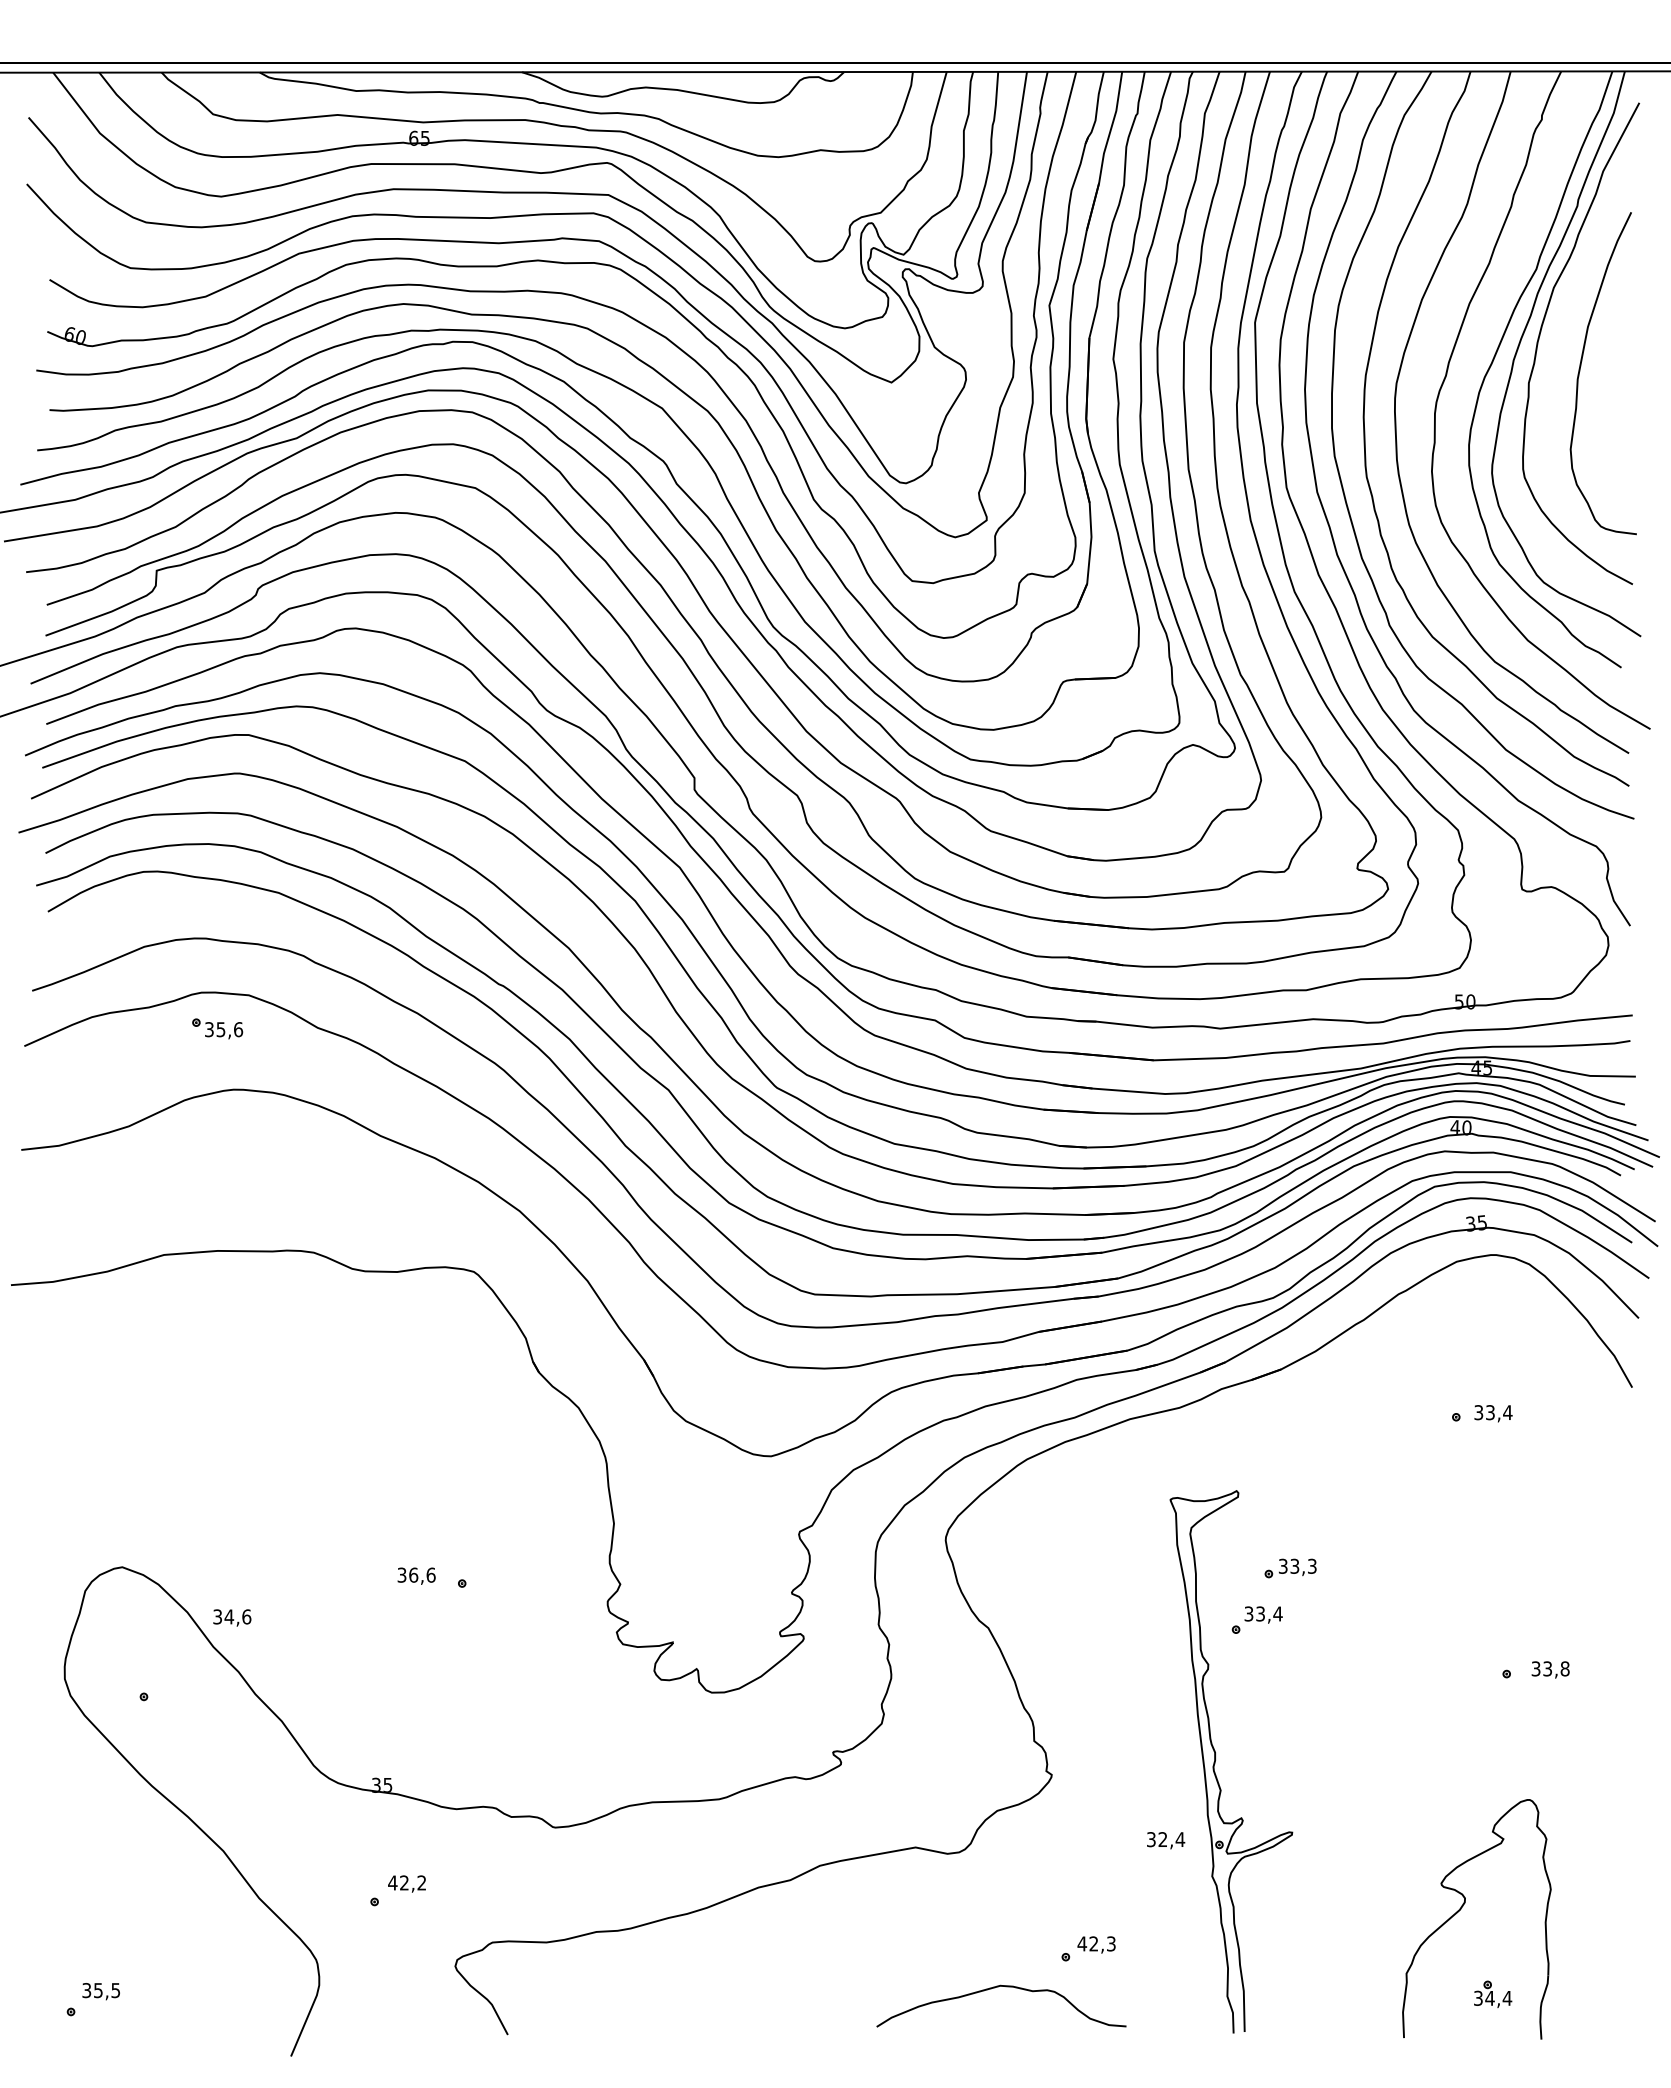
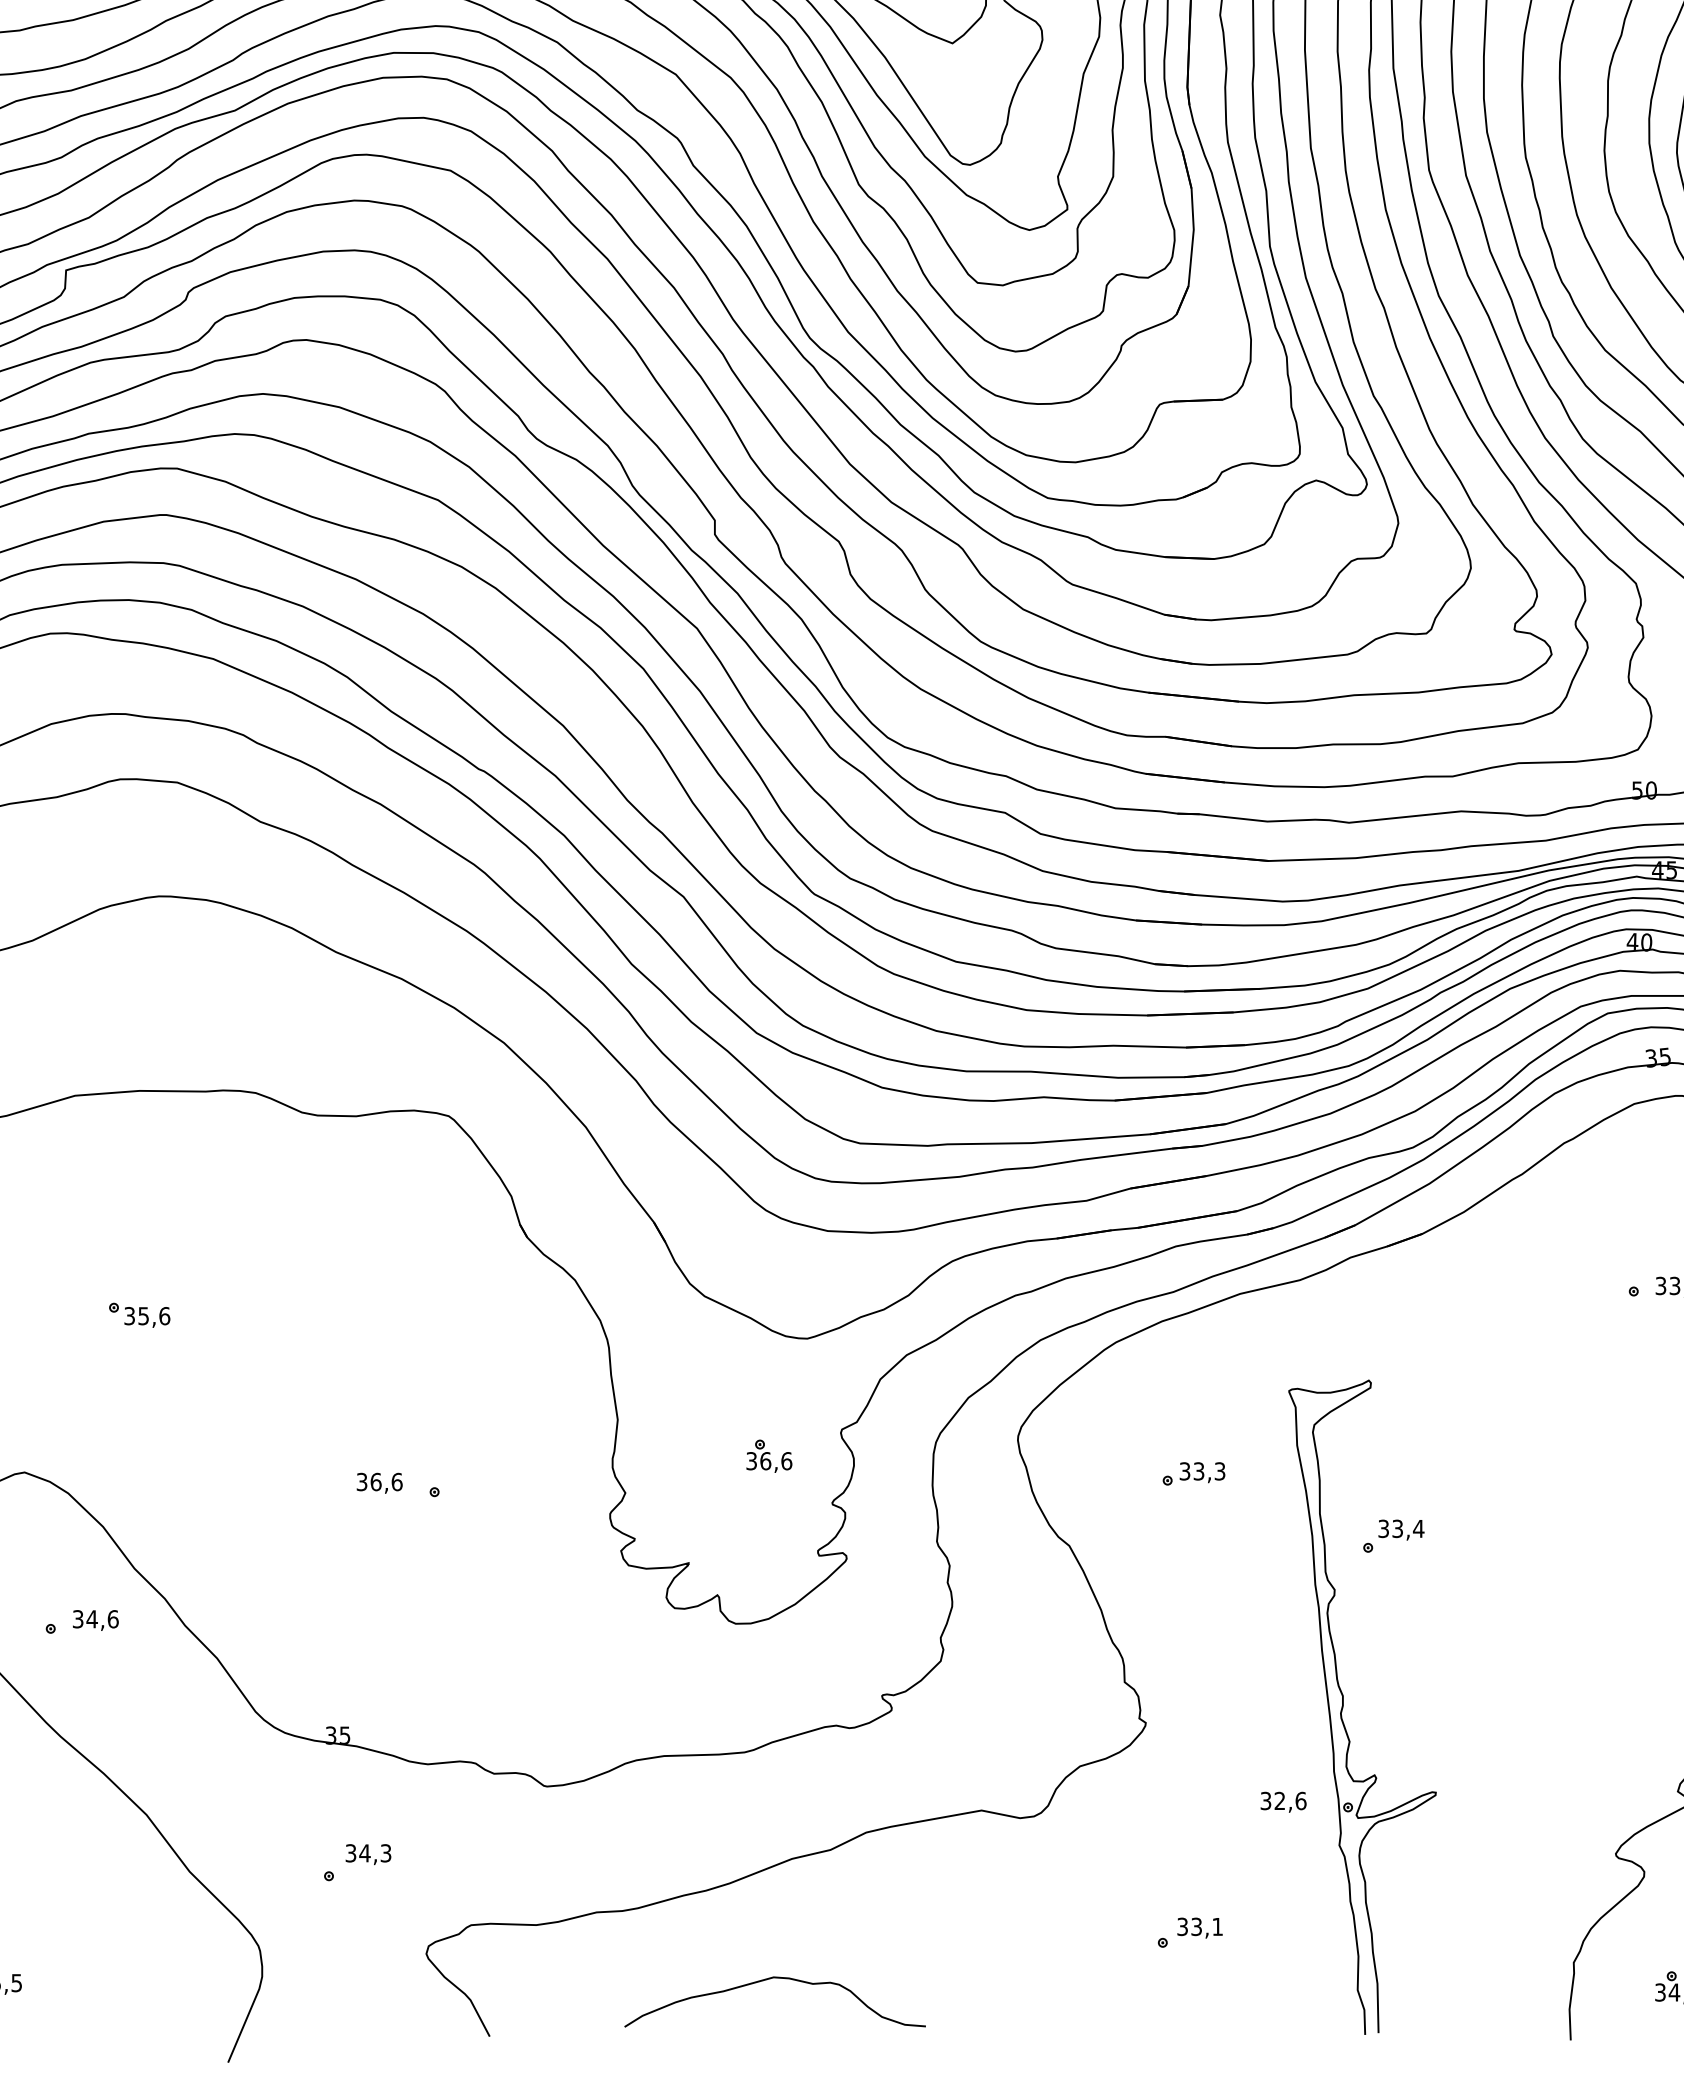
part: (217, 1028) -> (139, 1314), moved
part: (739, 1553) -> (769, 1455), added
part: (1290, 1568) -> (1193, 1473), moved
text: (232, 1617) -> (96, 1619), moved
text: (1180, 1839) -> (1301, 1800), 32,4 -> 32,6
text: (407, 1882) -> (368, 1852), 42,2 -> 34,3
text: (1096, 1943) -> (1199, 1926), 42,3 -> 33,1
curve: (998, 1987) -> (771, 1979), moved

